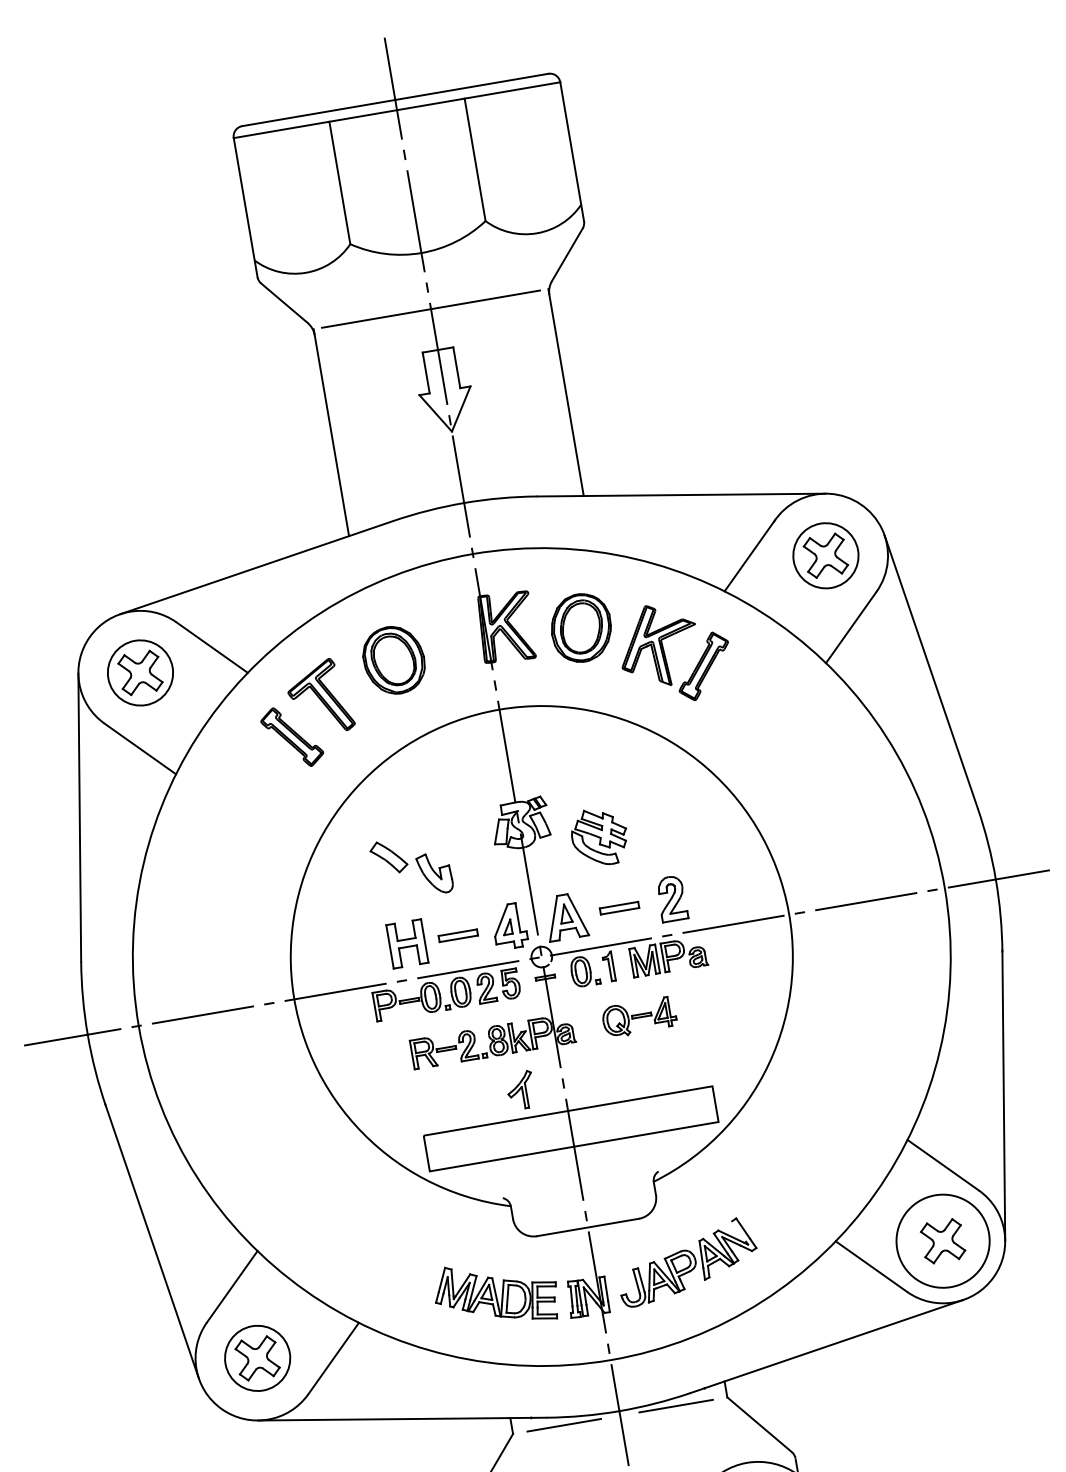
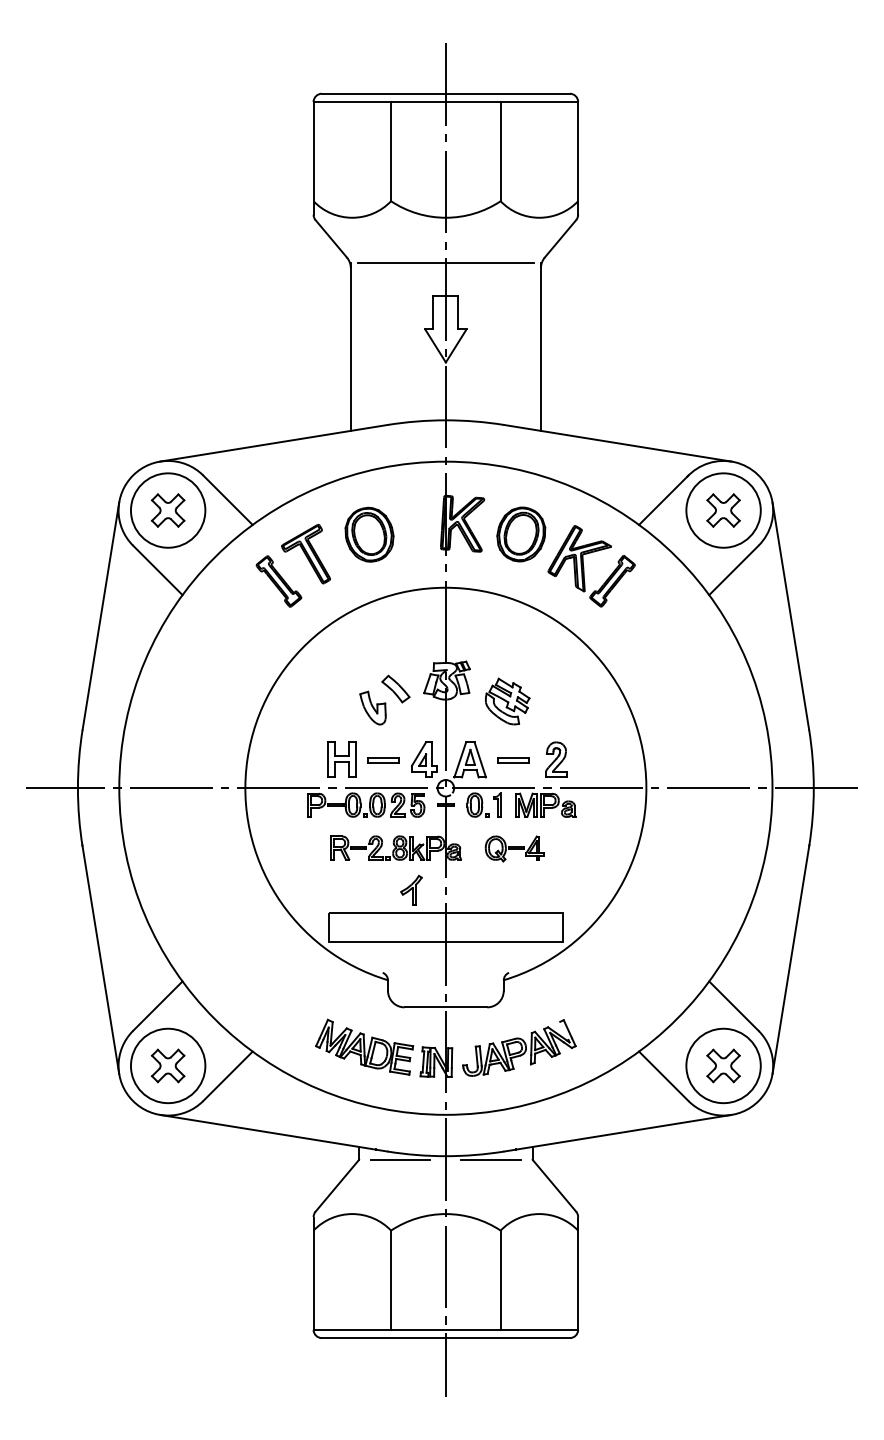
circle: (825, 555) -> (723, 510), size x1.43
circle: (139, 673) -> (167, 510), size x1.43
part: (388, 856) -> (395, 688), moved
circle: (256, 1357) -> (167, 1065), size x1.43

